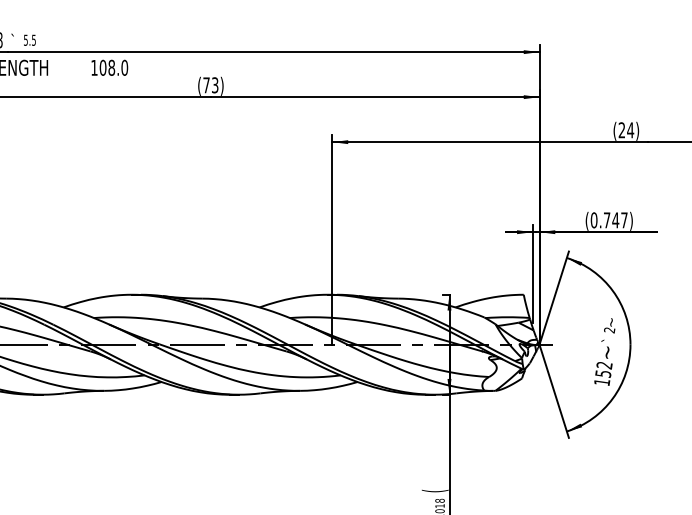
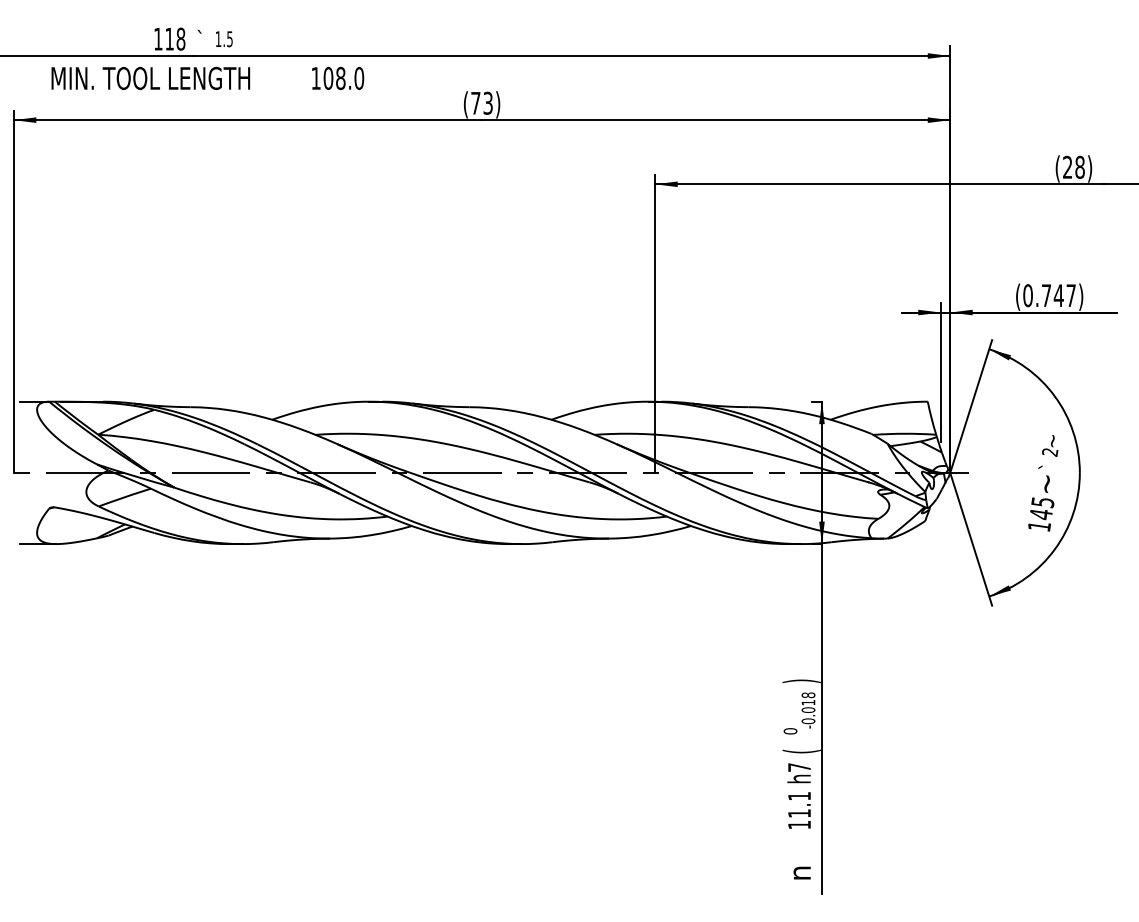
text: (25, 40) -> (218, 39), 5.5 -> 1.5
text: (630, 129) -> (1080, 166), (24) -> (28)
text: (603, 369) -> (1041, 508), 152 -> 145
text: (435, 491) -> (801, 681), ( -> )

